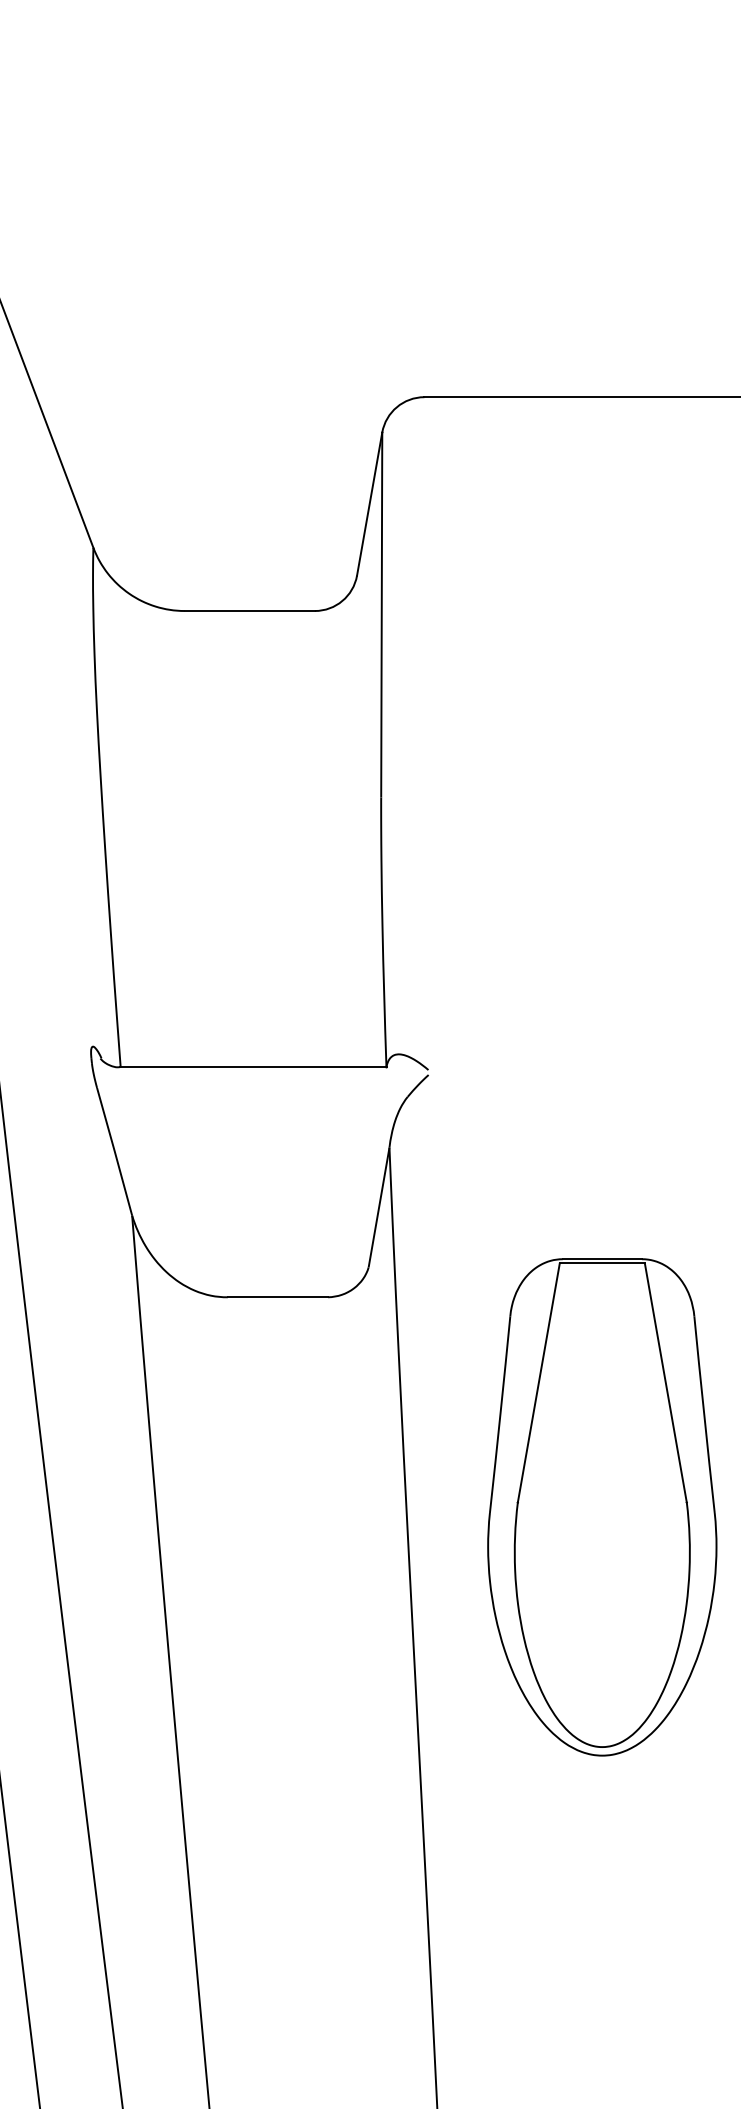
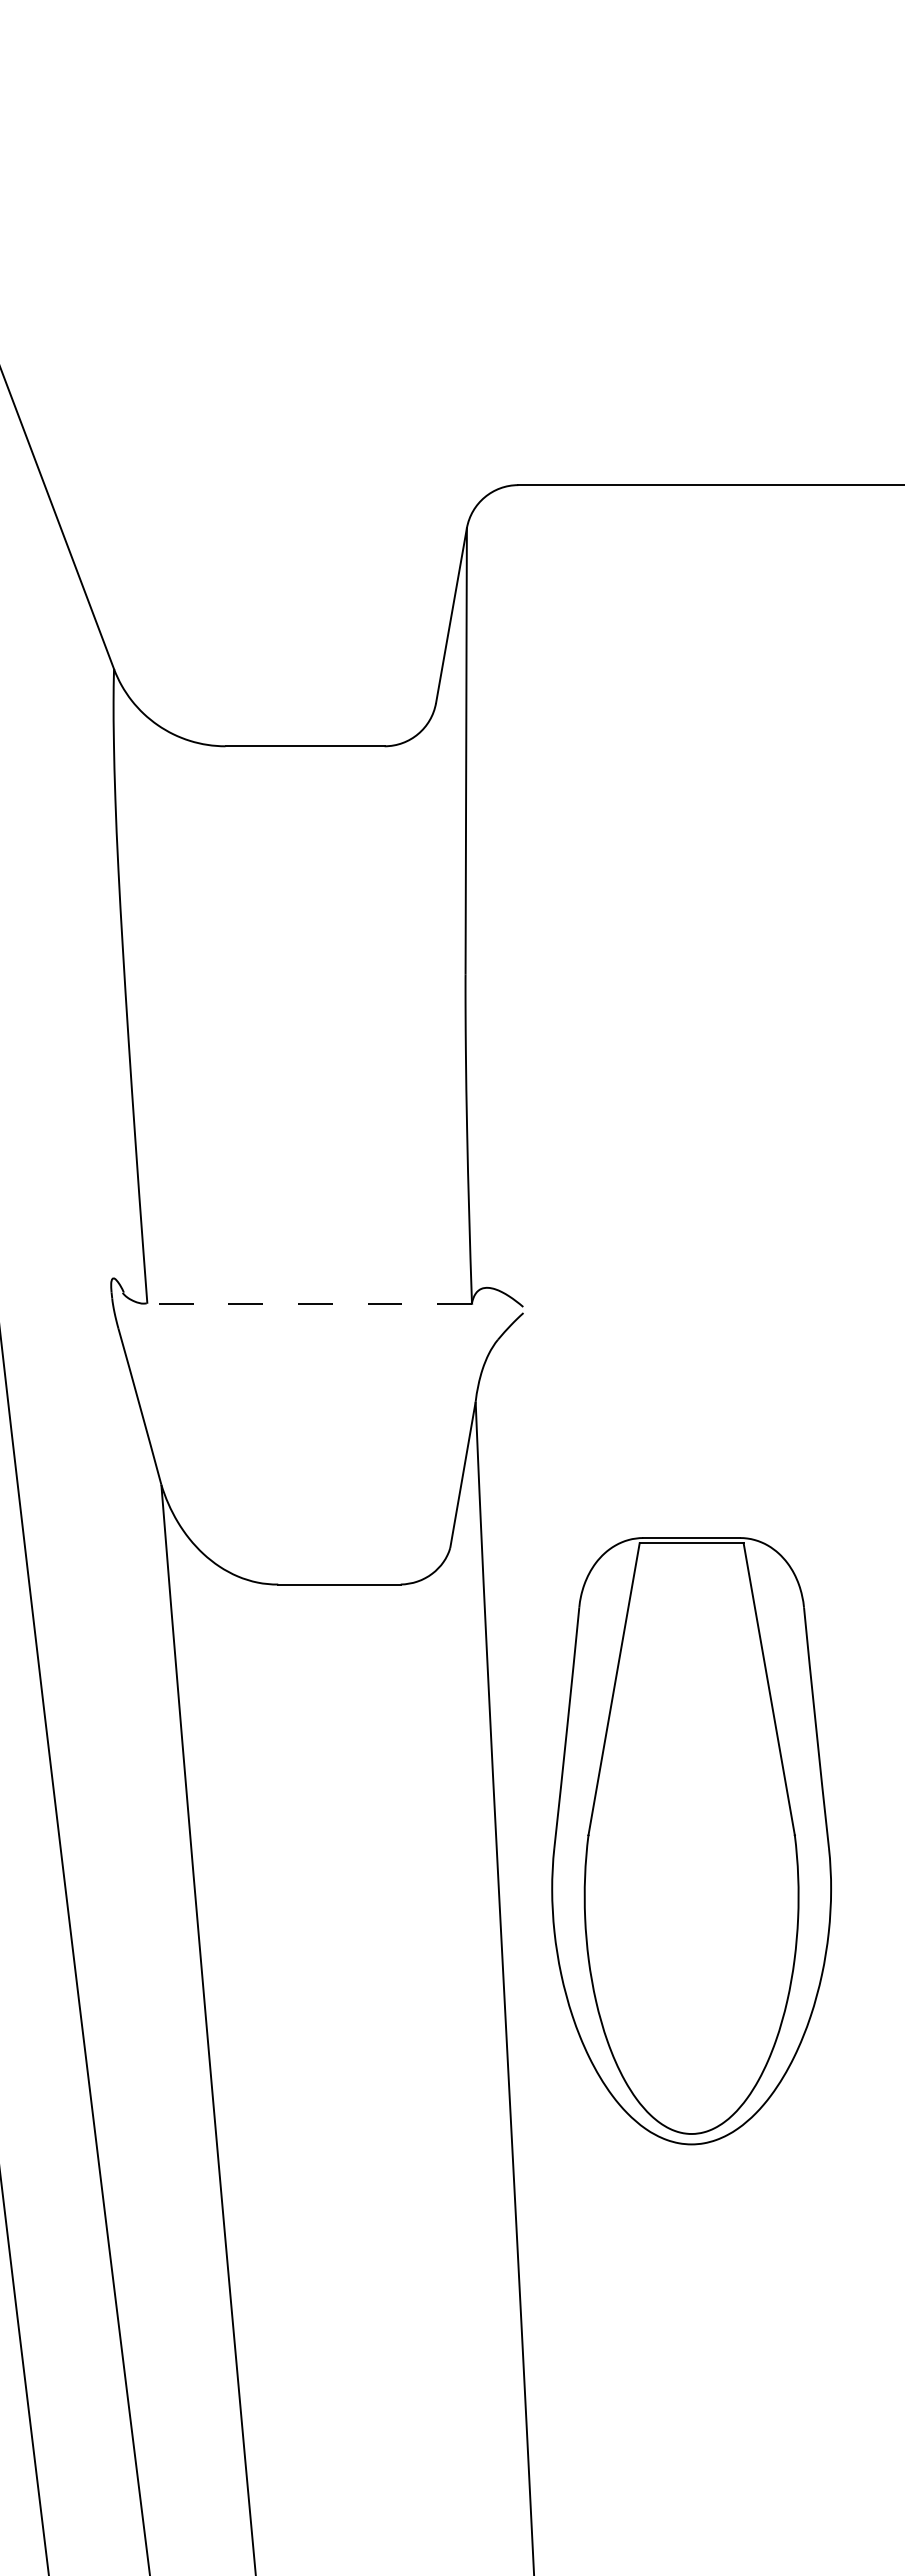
line: (253, 1067) -> (309, 1303), solid -> dashed
part: (602, 1507) -> (691, 1841), moved

